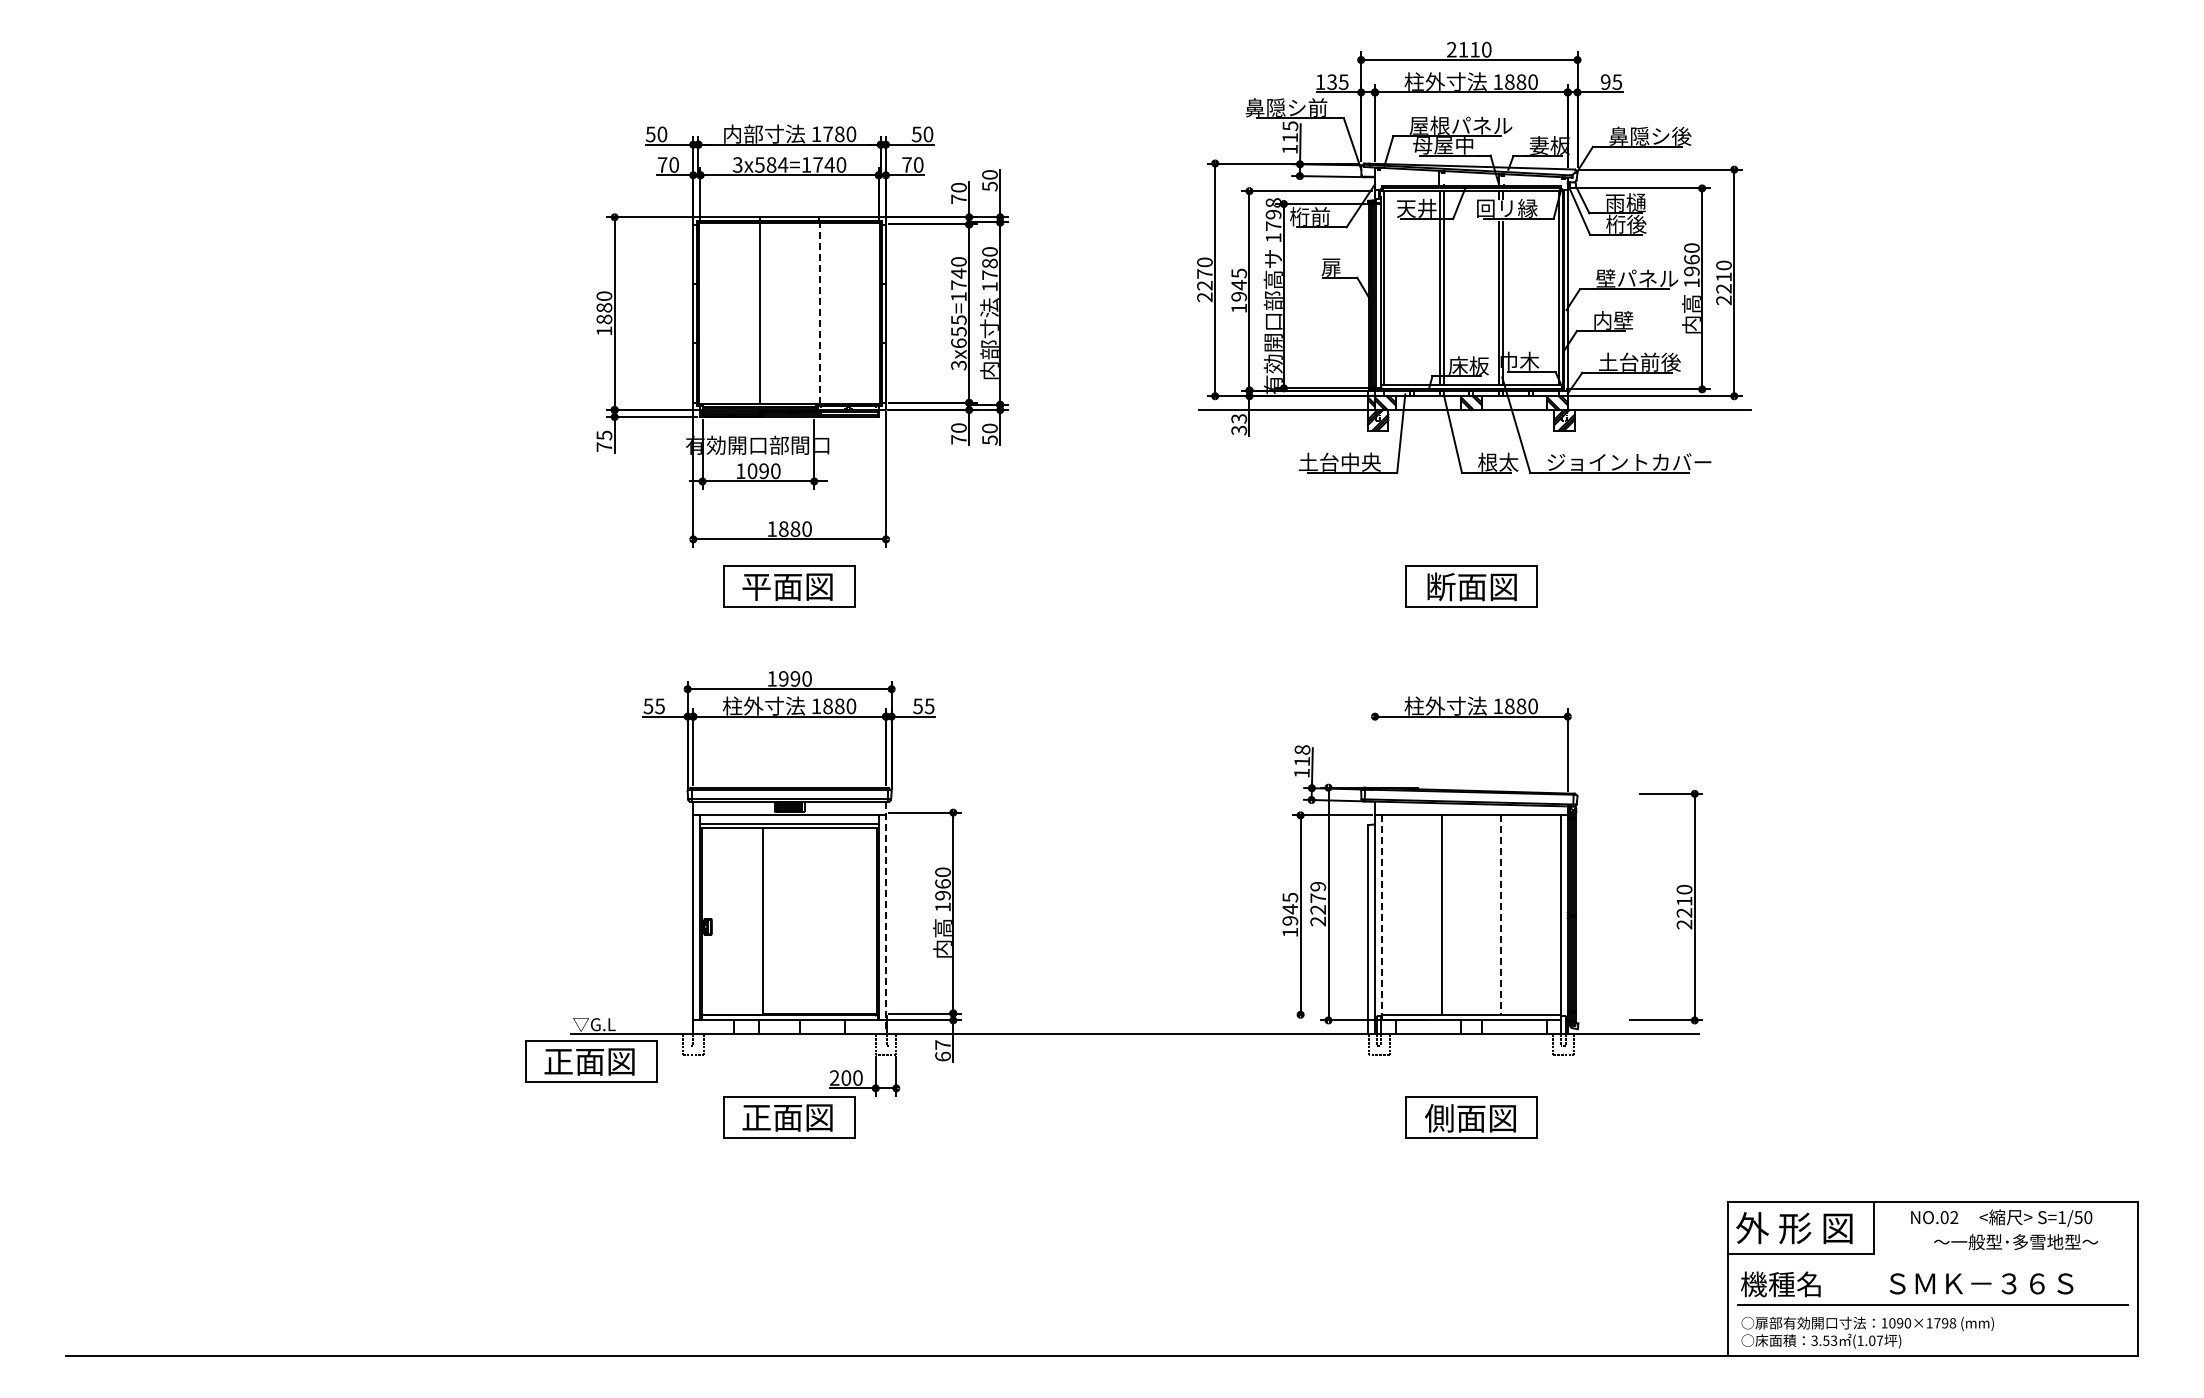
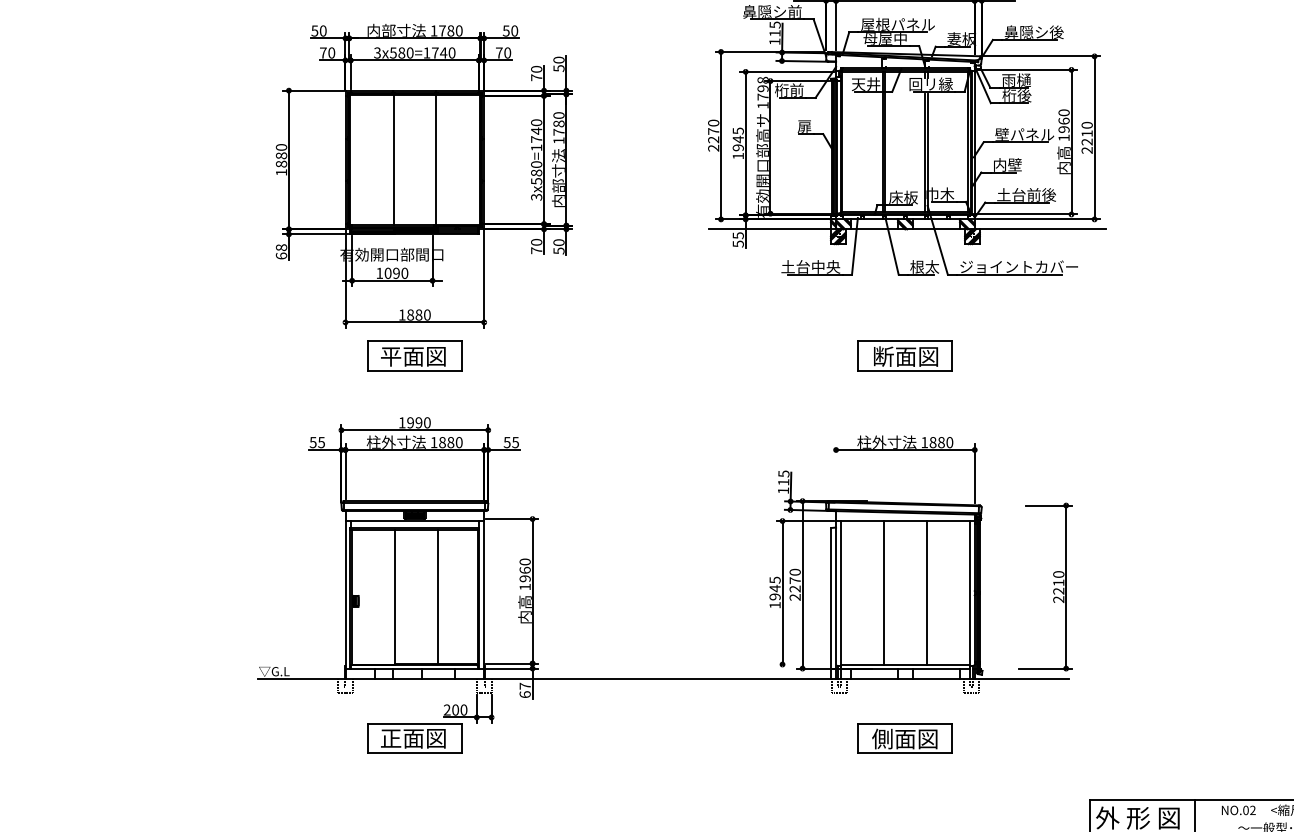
text: (782, 164) -> (409, 52), 3x584=1740 -> 3x580=1740
line: (819, 313) -> (436, 159), dashed -> solid
text: (958, 331) -> (536, 172), 3x655=1740 -> 3x580=1740
text: (1238, 424) -> (737, 239), 33 -> 55
text: (604, 440) -> (281, 251), 75 -> 68
text: (1302, 750) -> (783, 474), 118 -> 115
text: (1318, 886) -> (795, 572), 2279 -> 2270
line: (1501, 915) -> (927, 593), dashed -> solid
line: (1382, 917) -> (841, 594), dashed -> solid
line: (886, 918) -> (484, 595), dashed -> solid
line: (821, 921) -> (437, 597), added
part: (591, 1061) -> (272, 698), removed

